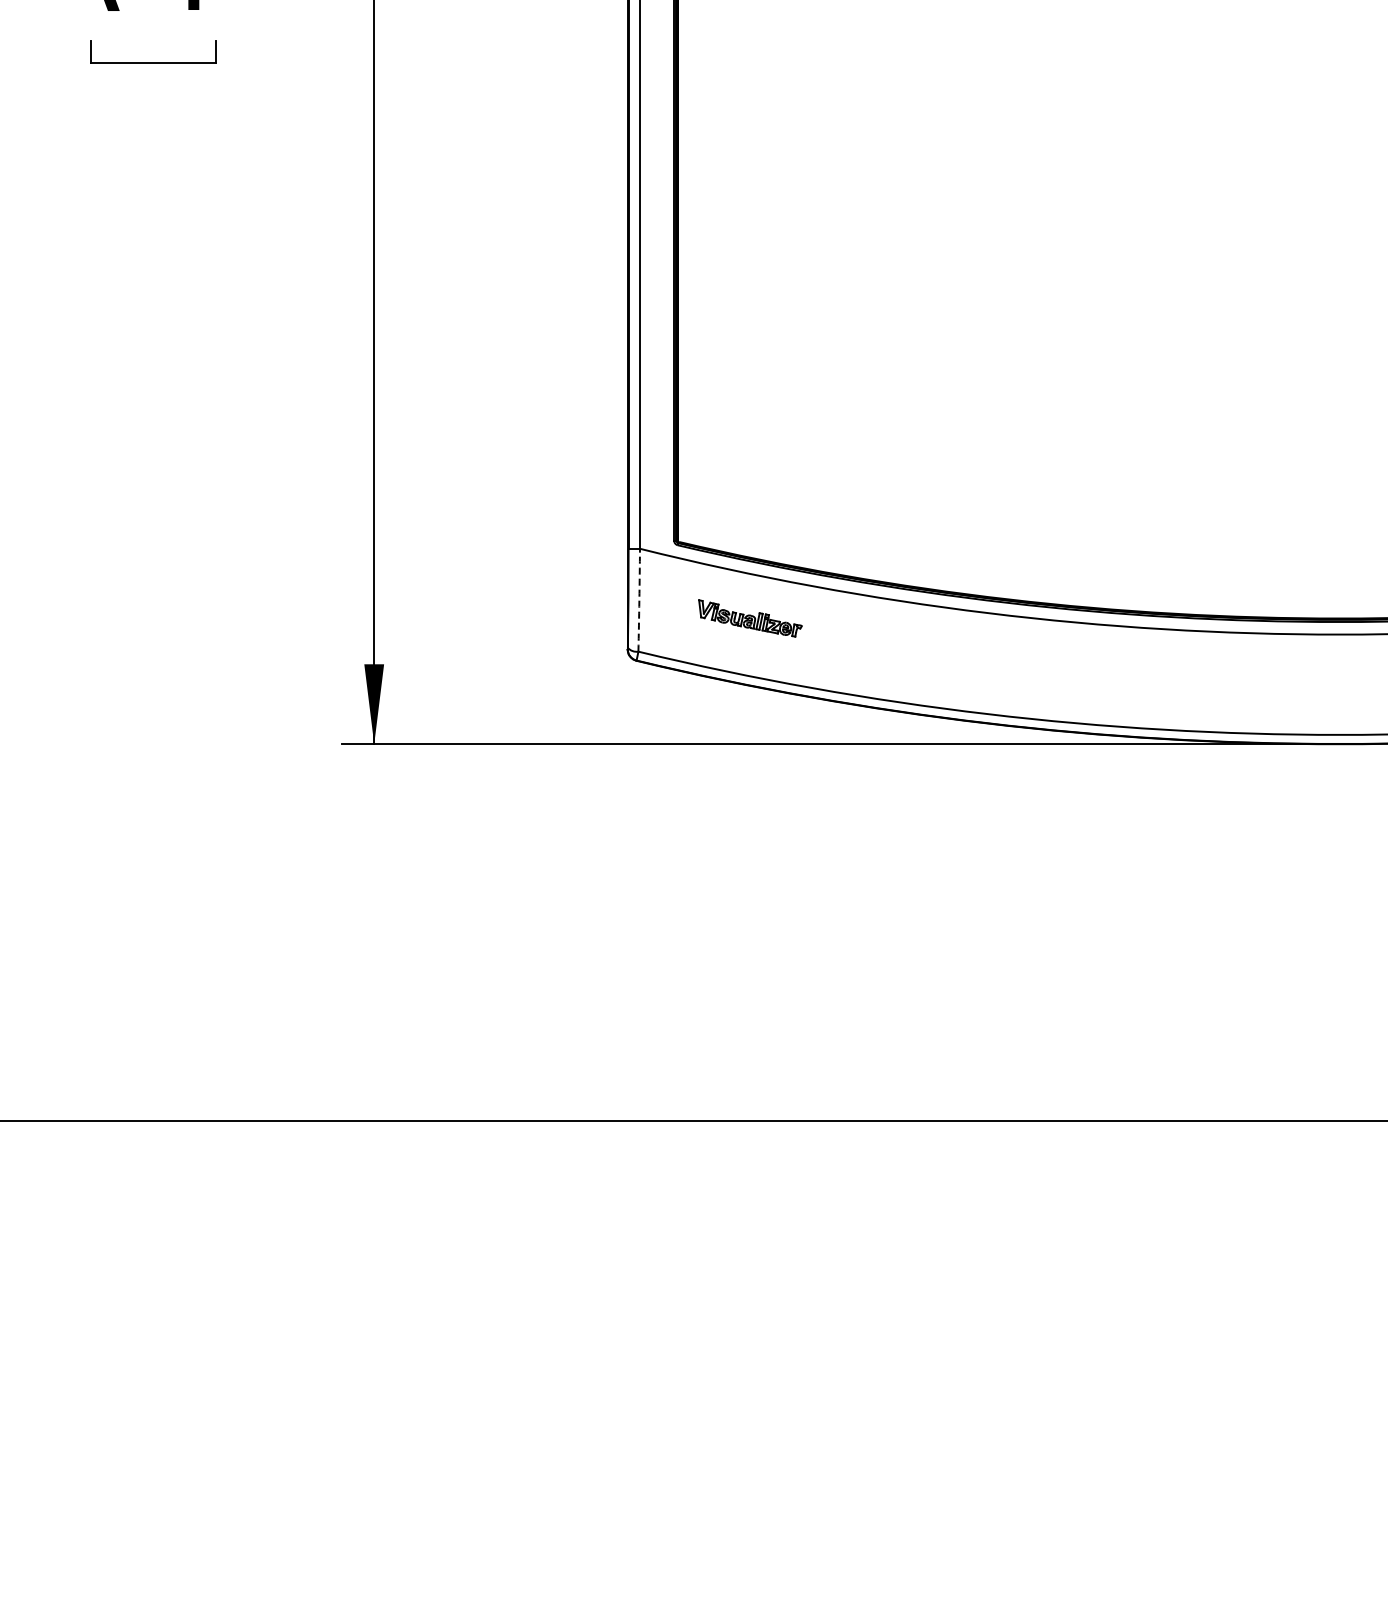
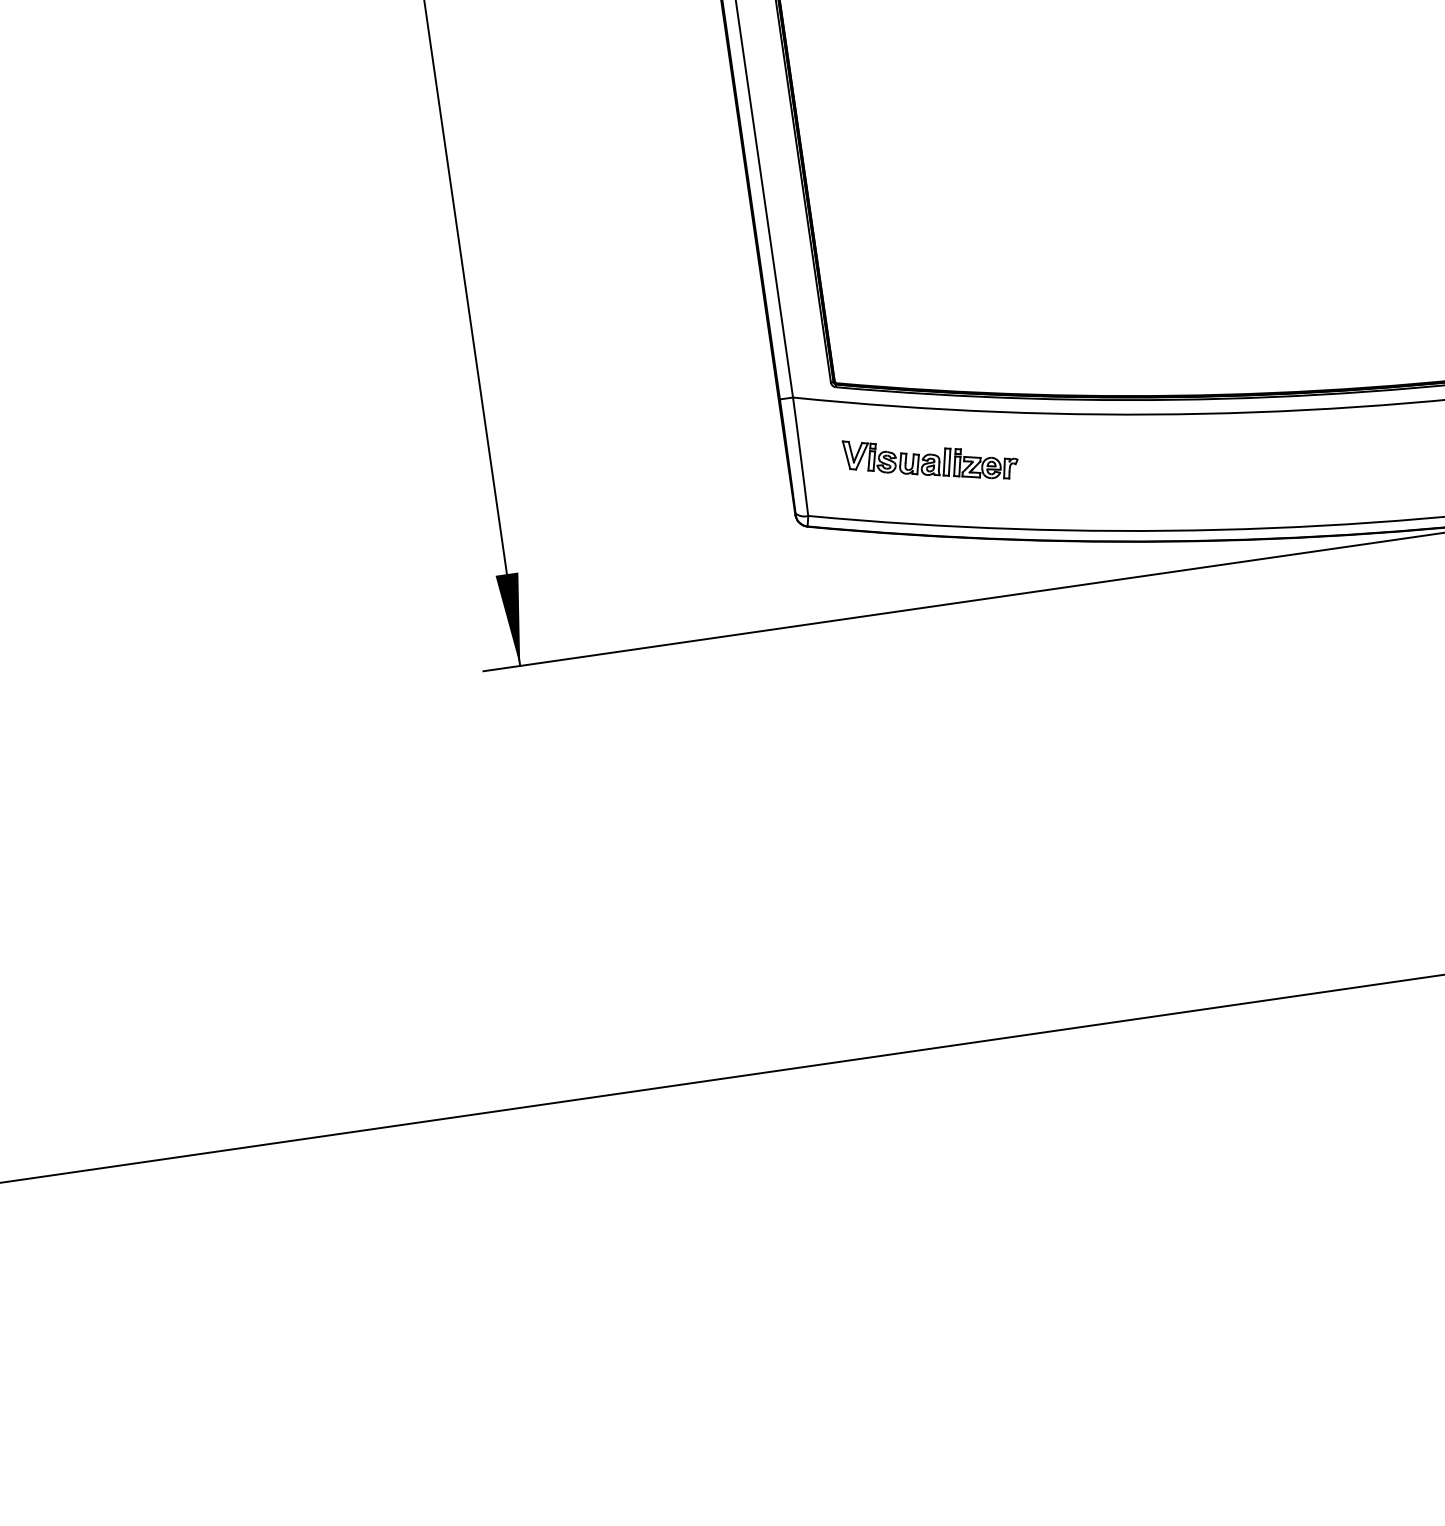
arc: (639, 600) -> (801, 456), dashed -> solid
part: (750, 618) -> (931, 459), size x1.43

